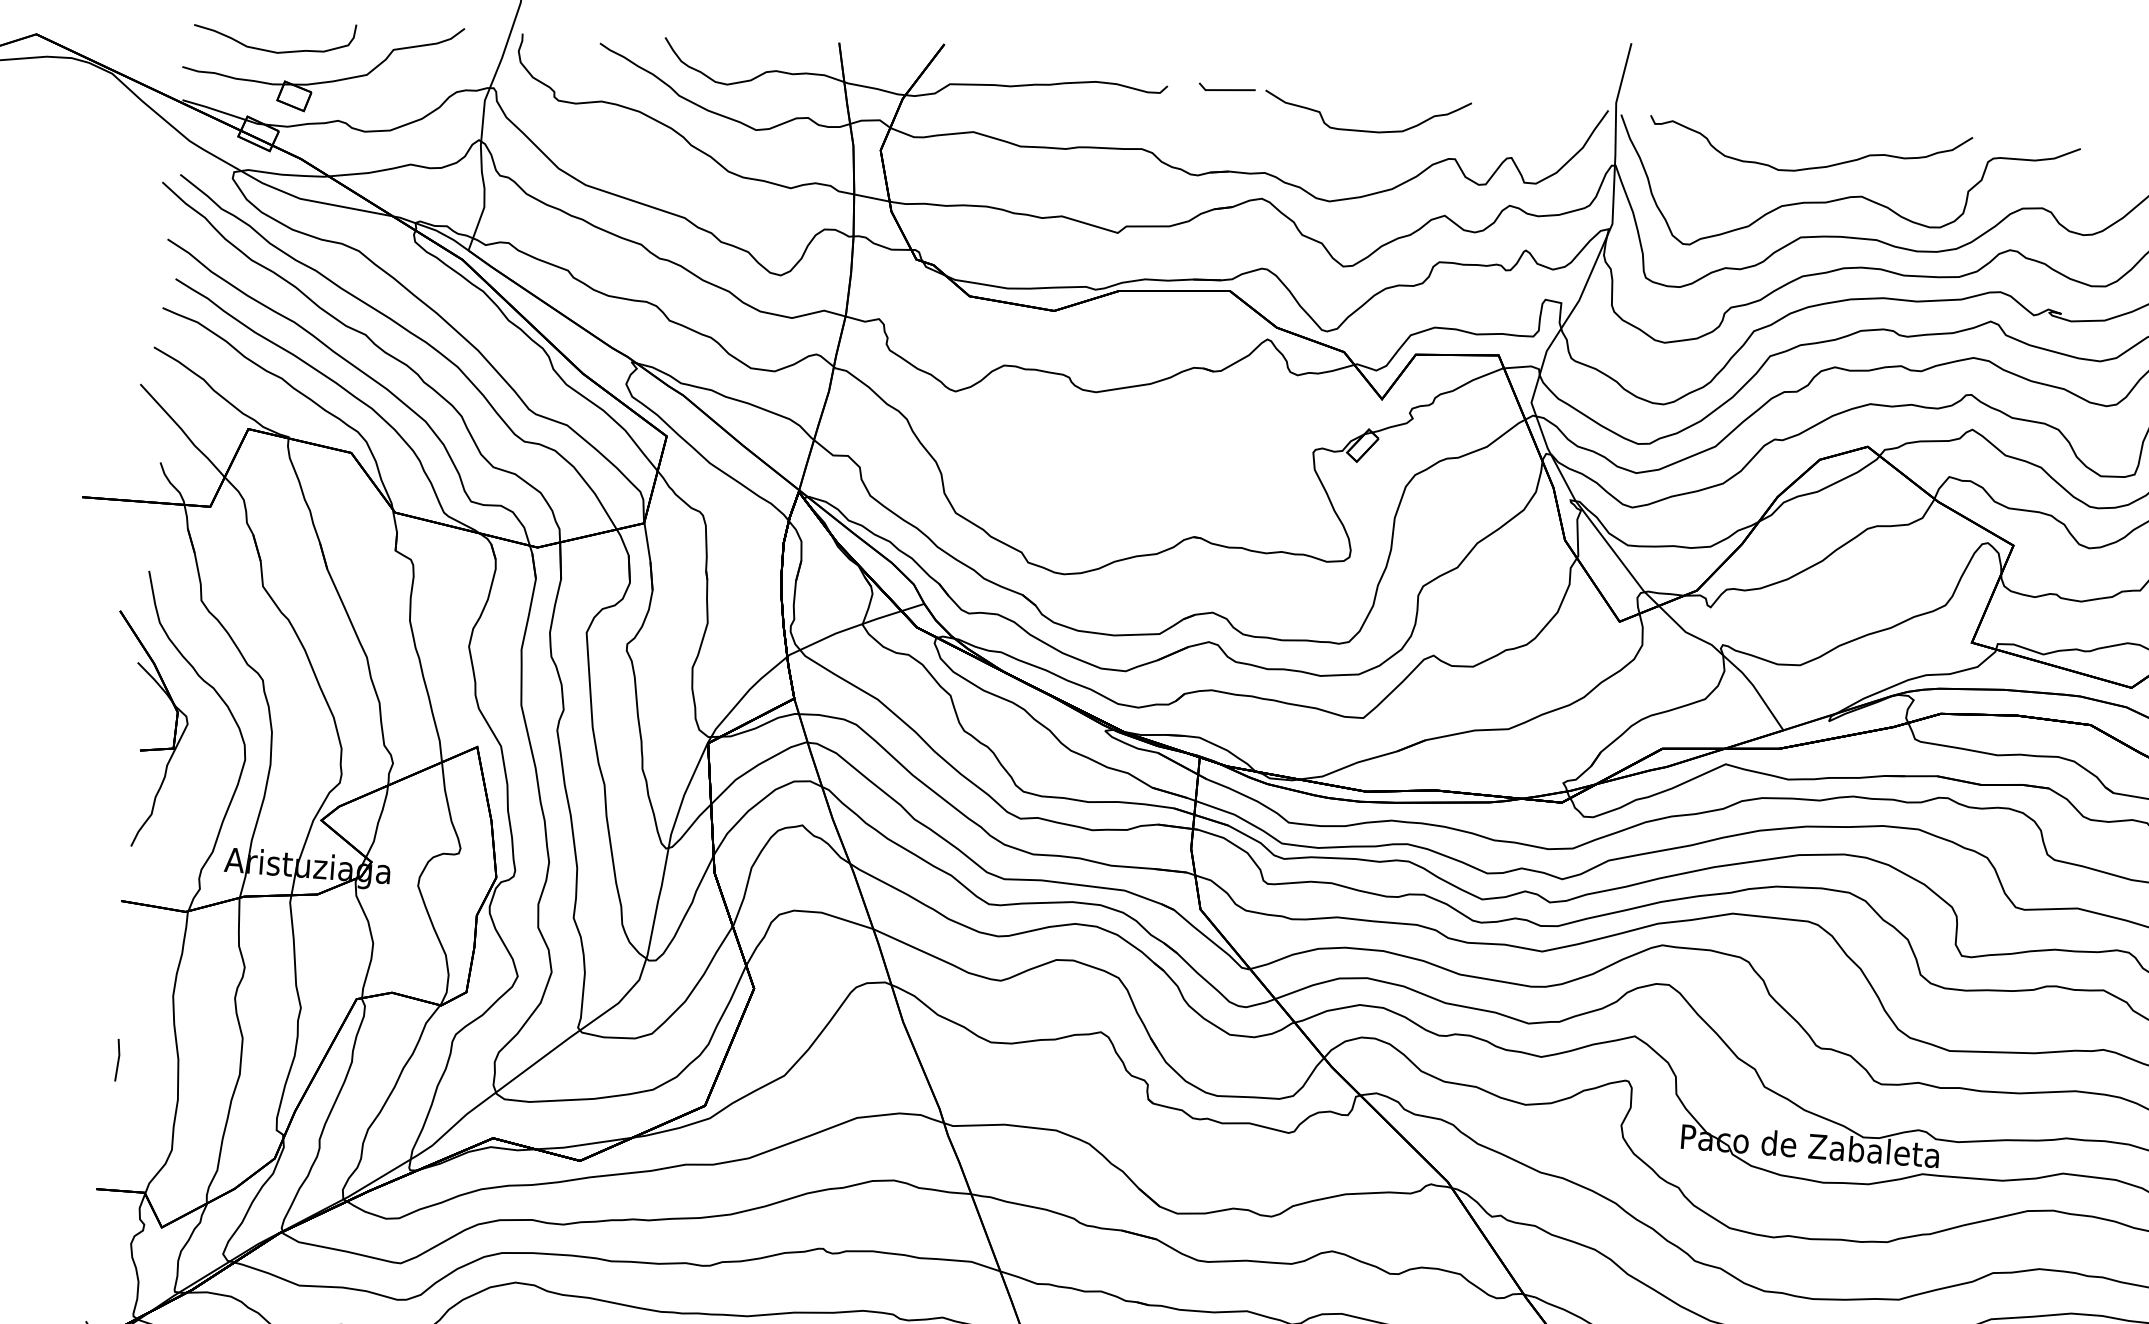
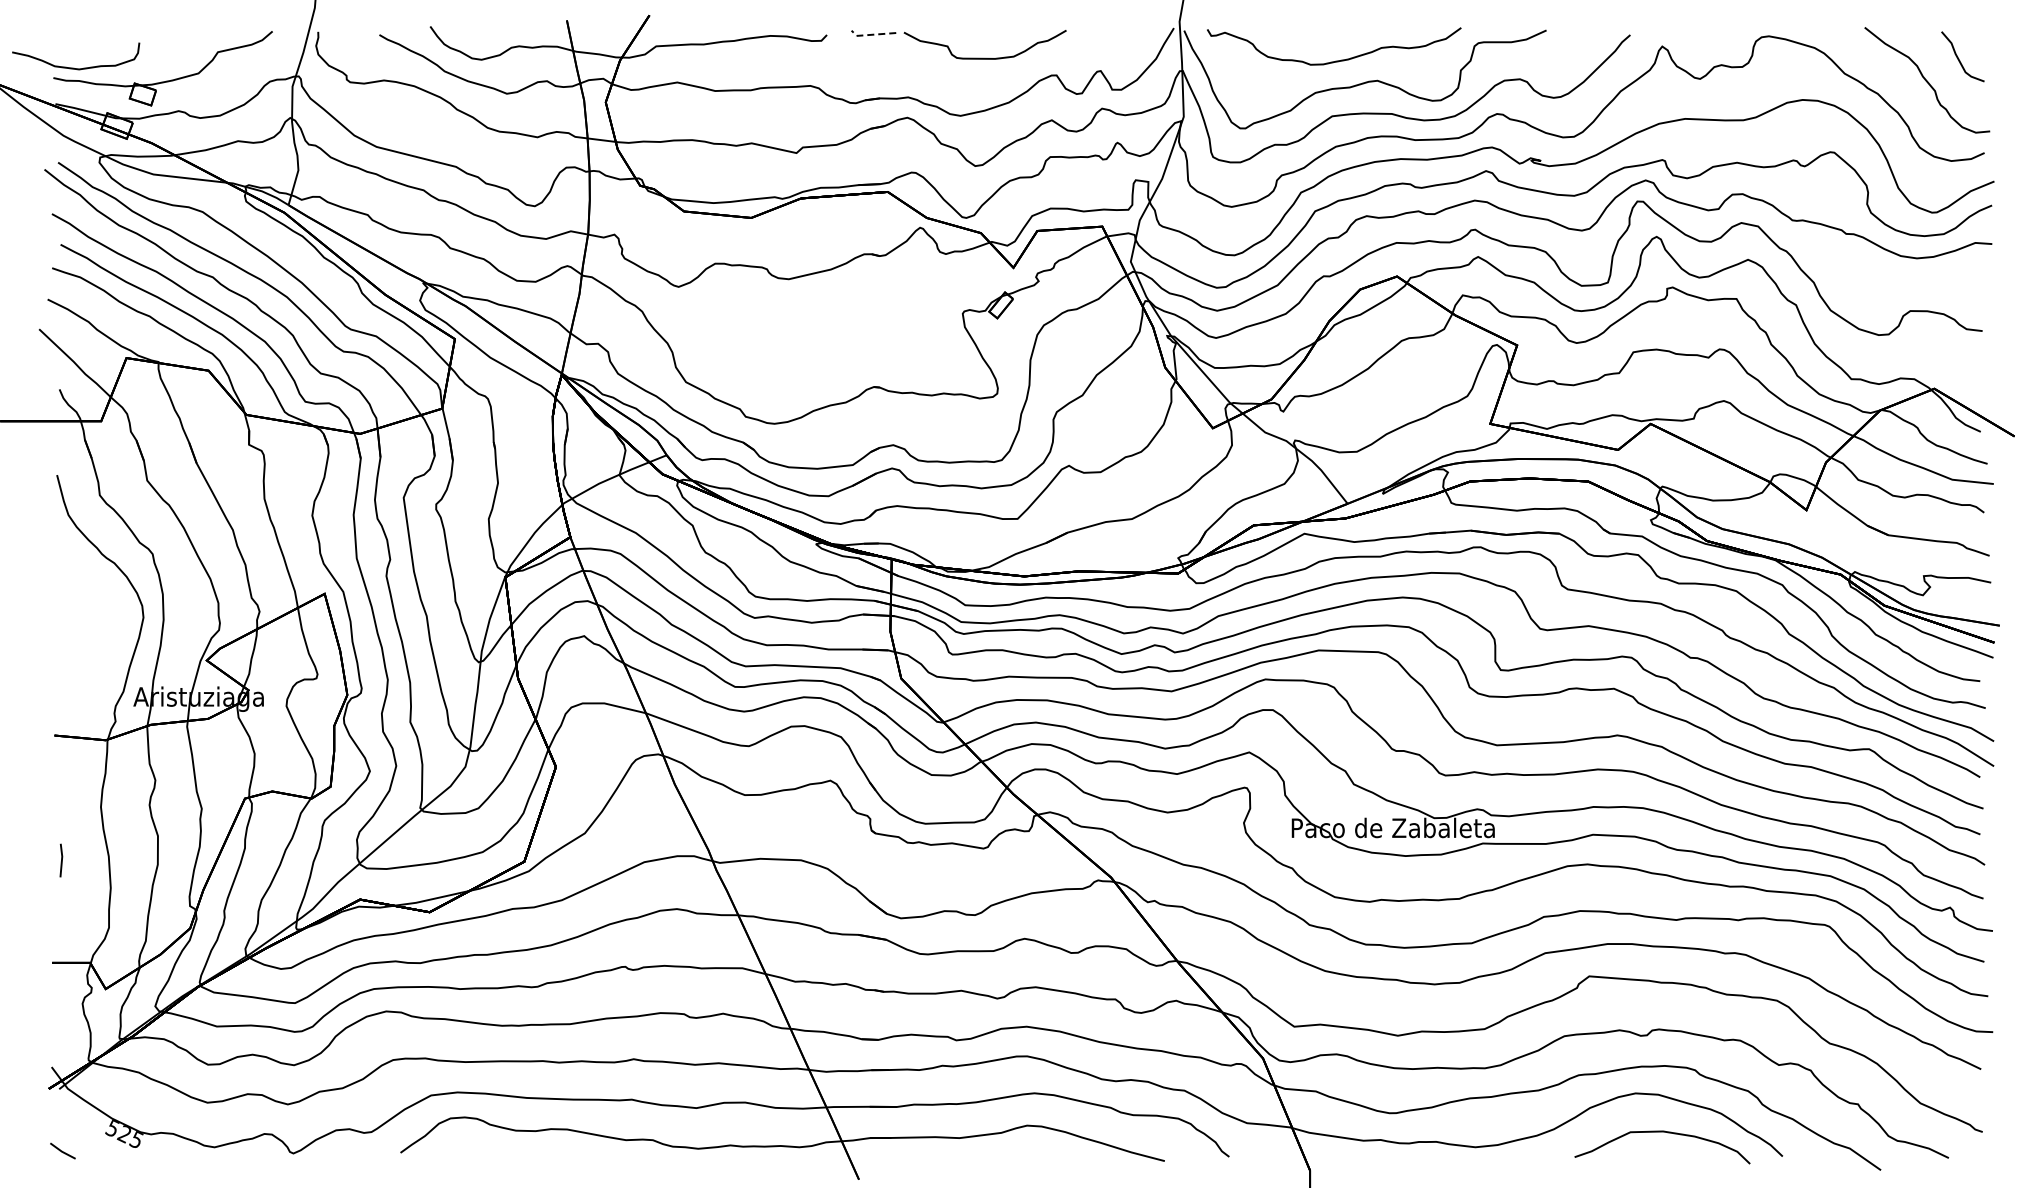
curve: (270, 49) -> (73, 67), moved
line: (1224, 89) -> (871, 34), solid -> dashed
part: (147, 748) -> (66, 614), removed

